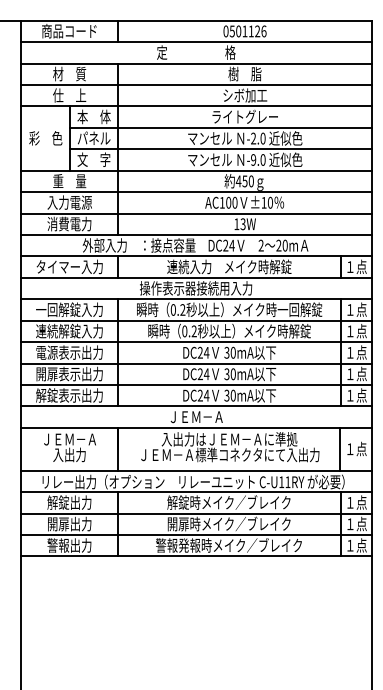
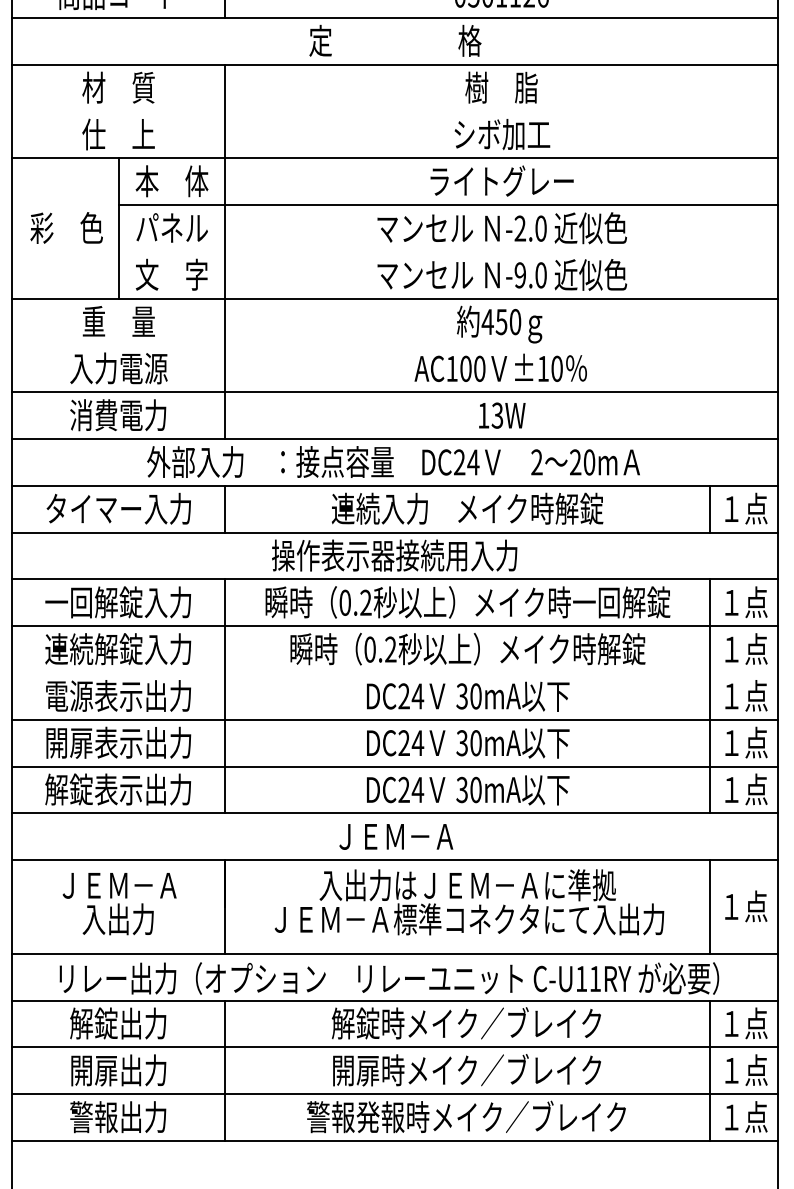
line: (196, 84) -> (395, 110), removed
line: (220, 149) -> (448, 252), removed
line: (196, 192) -> (395, 346), removed
line: (196, 342) -> (395, 673), removed

